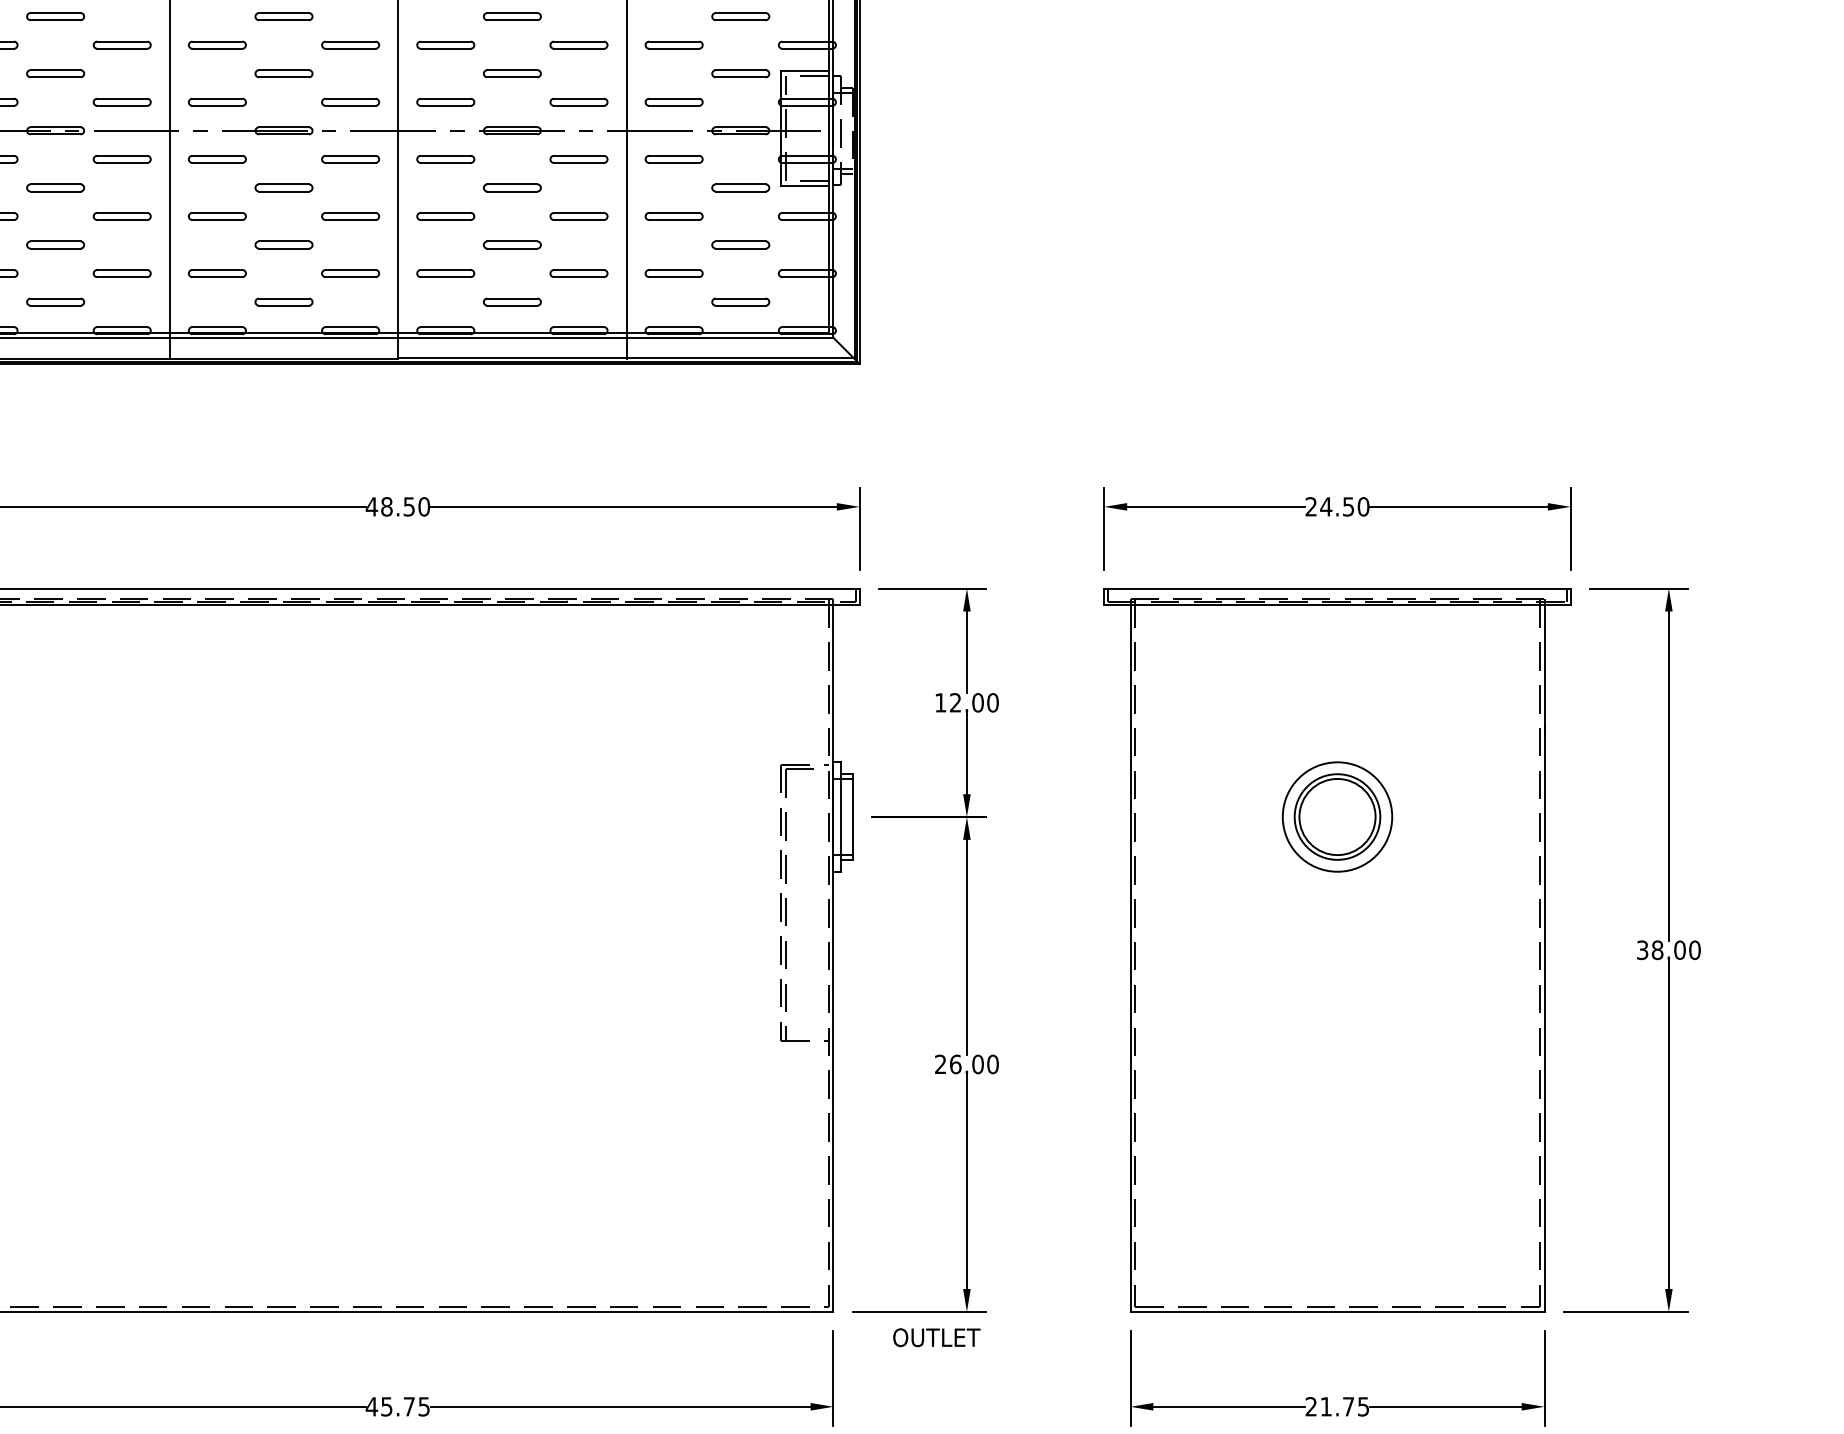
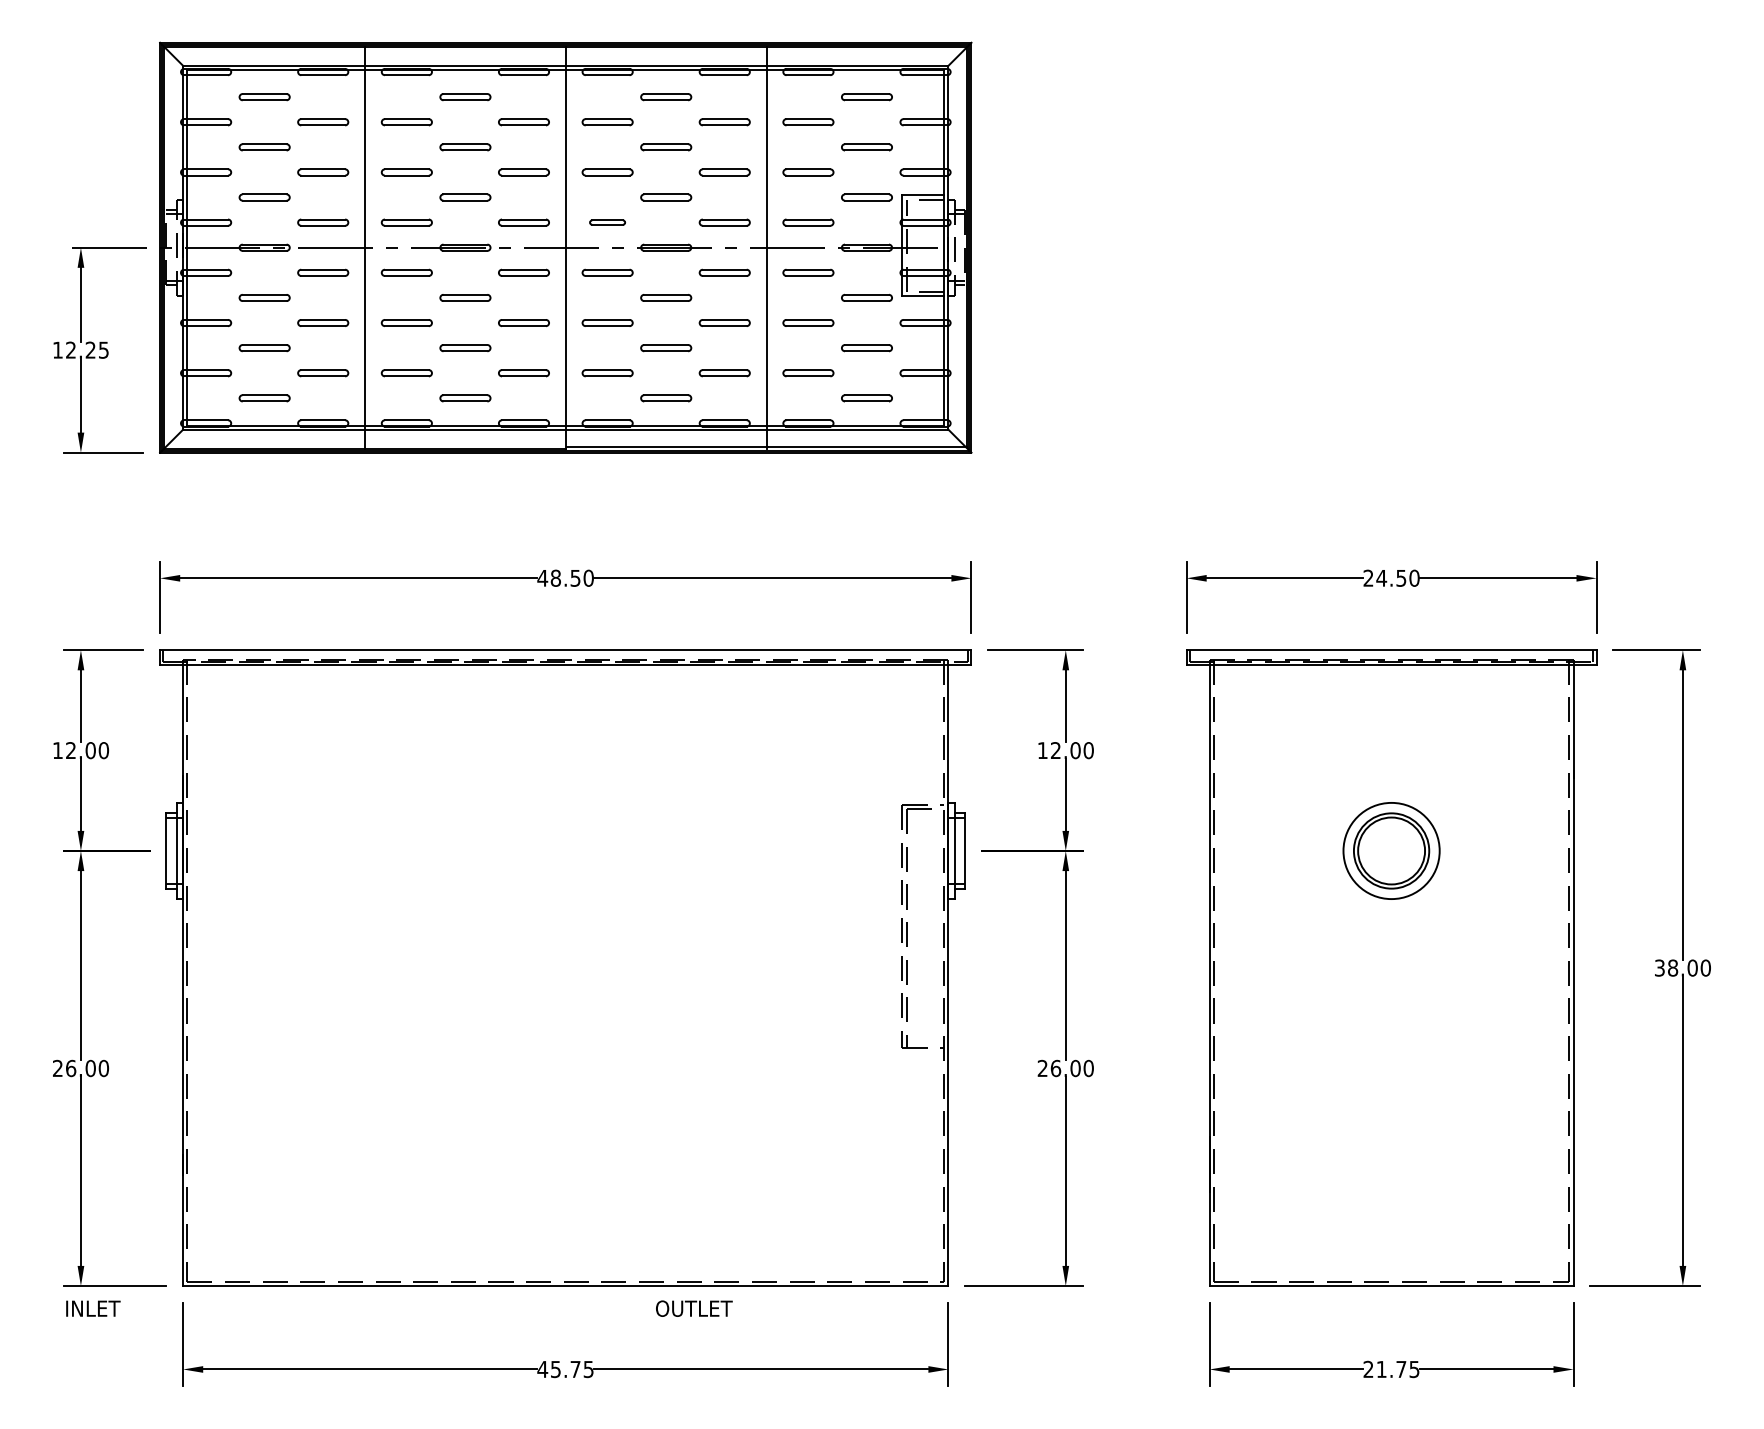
part: (445, 102) -> (607, 222), size x0.7
text: (937, 1337) -> (694, 1308), moved

